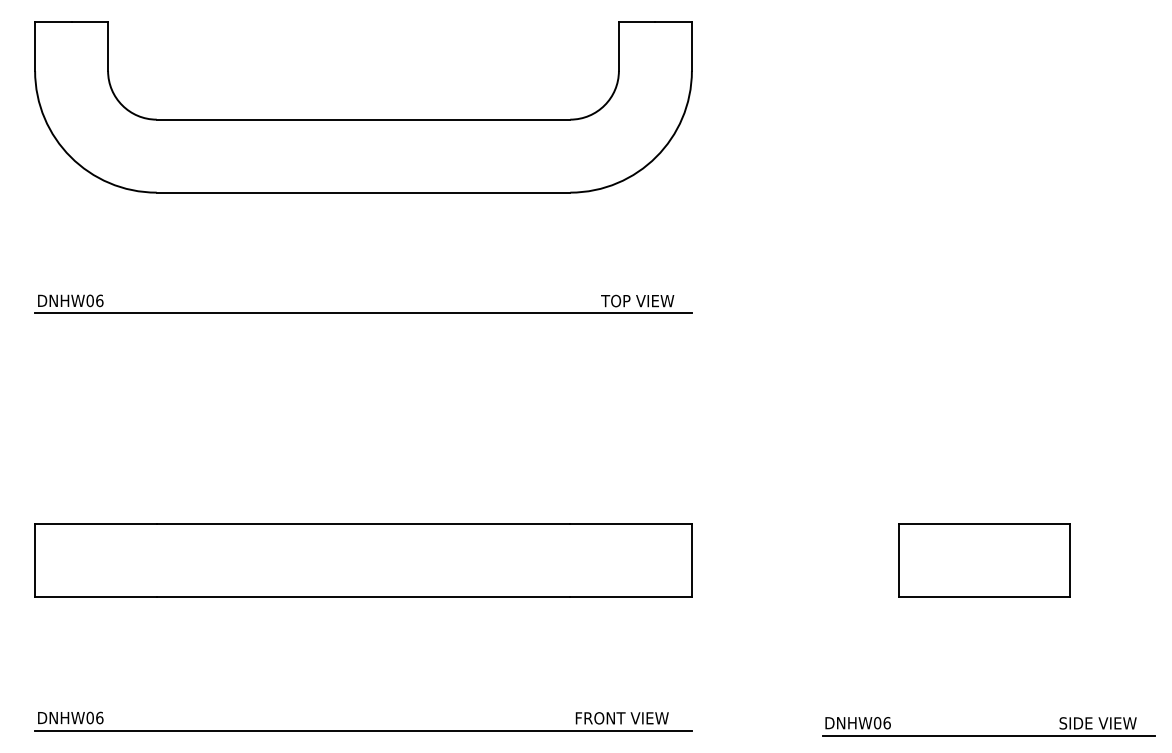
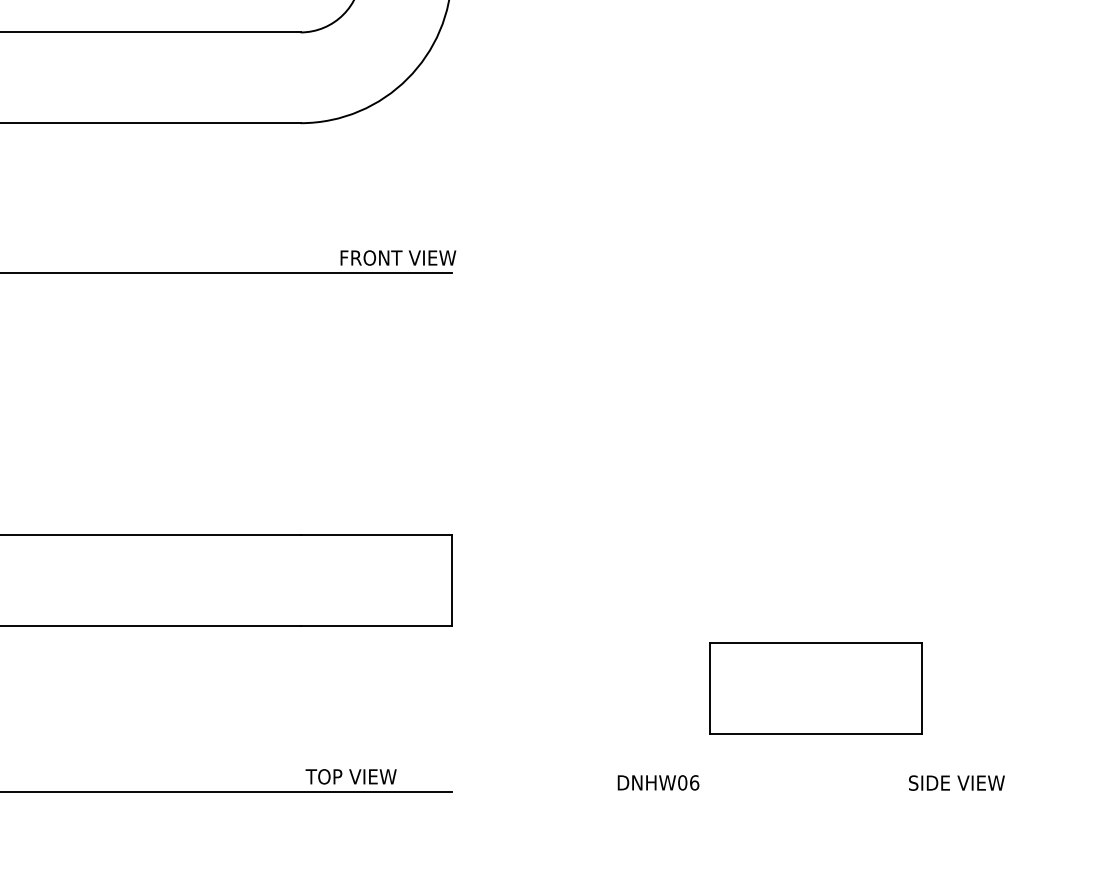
text: (648, 300) -> (397, 257), TOP VIEW -> FRONT VIEW
part: (984, 560) -> (815, 688), moved
text: (621, 718) -> (364, 777), FRONT VIEW -> TOP VIEW
line: (988, 735) -> (820, 798), removed

